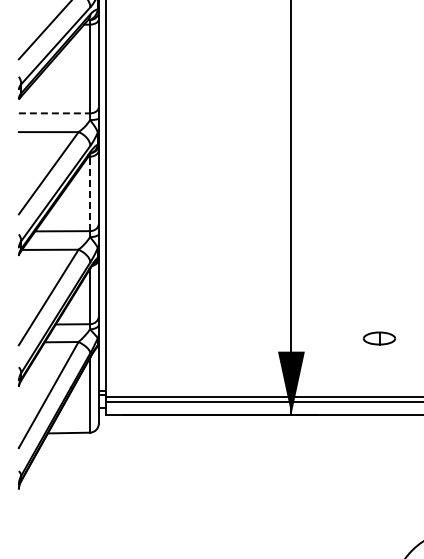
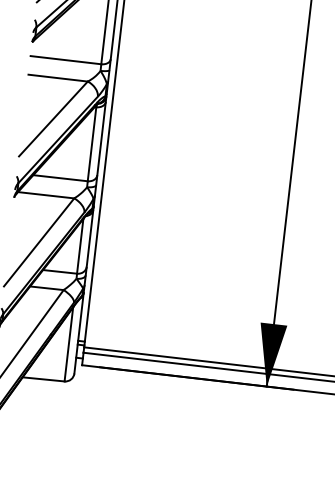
line: (54, 113) -> (66, 60), dashed -> solid
line: (89, 193) -> (91, 143), dashed -> solid

